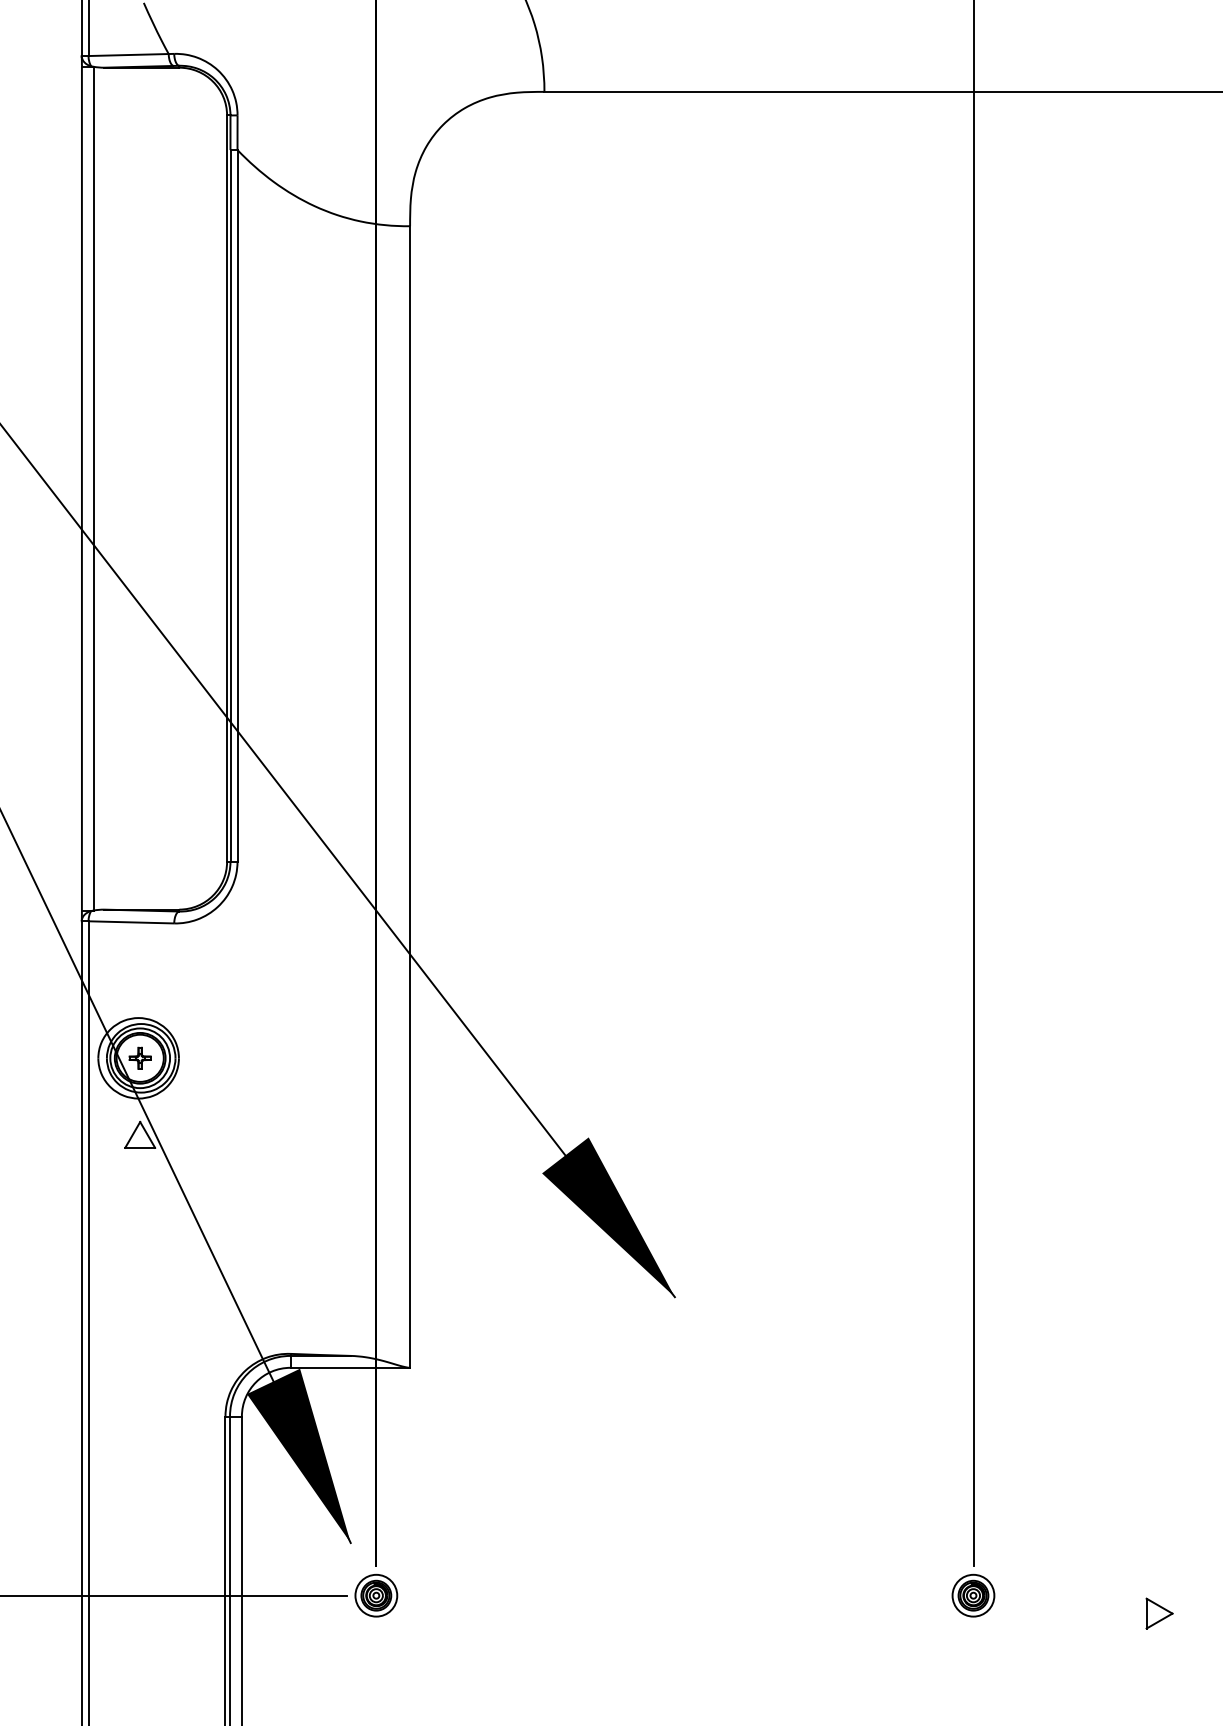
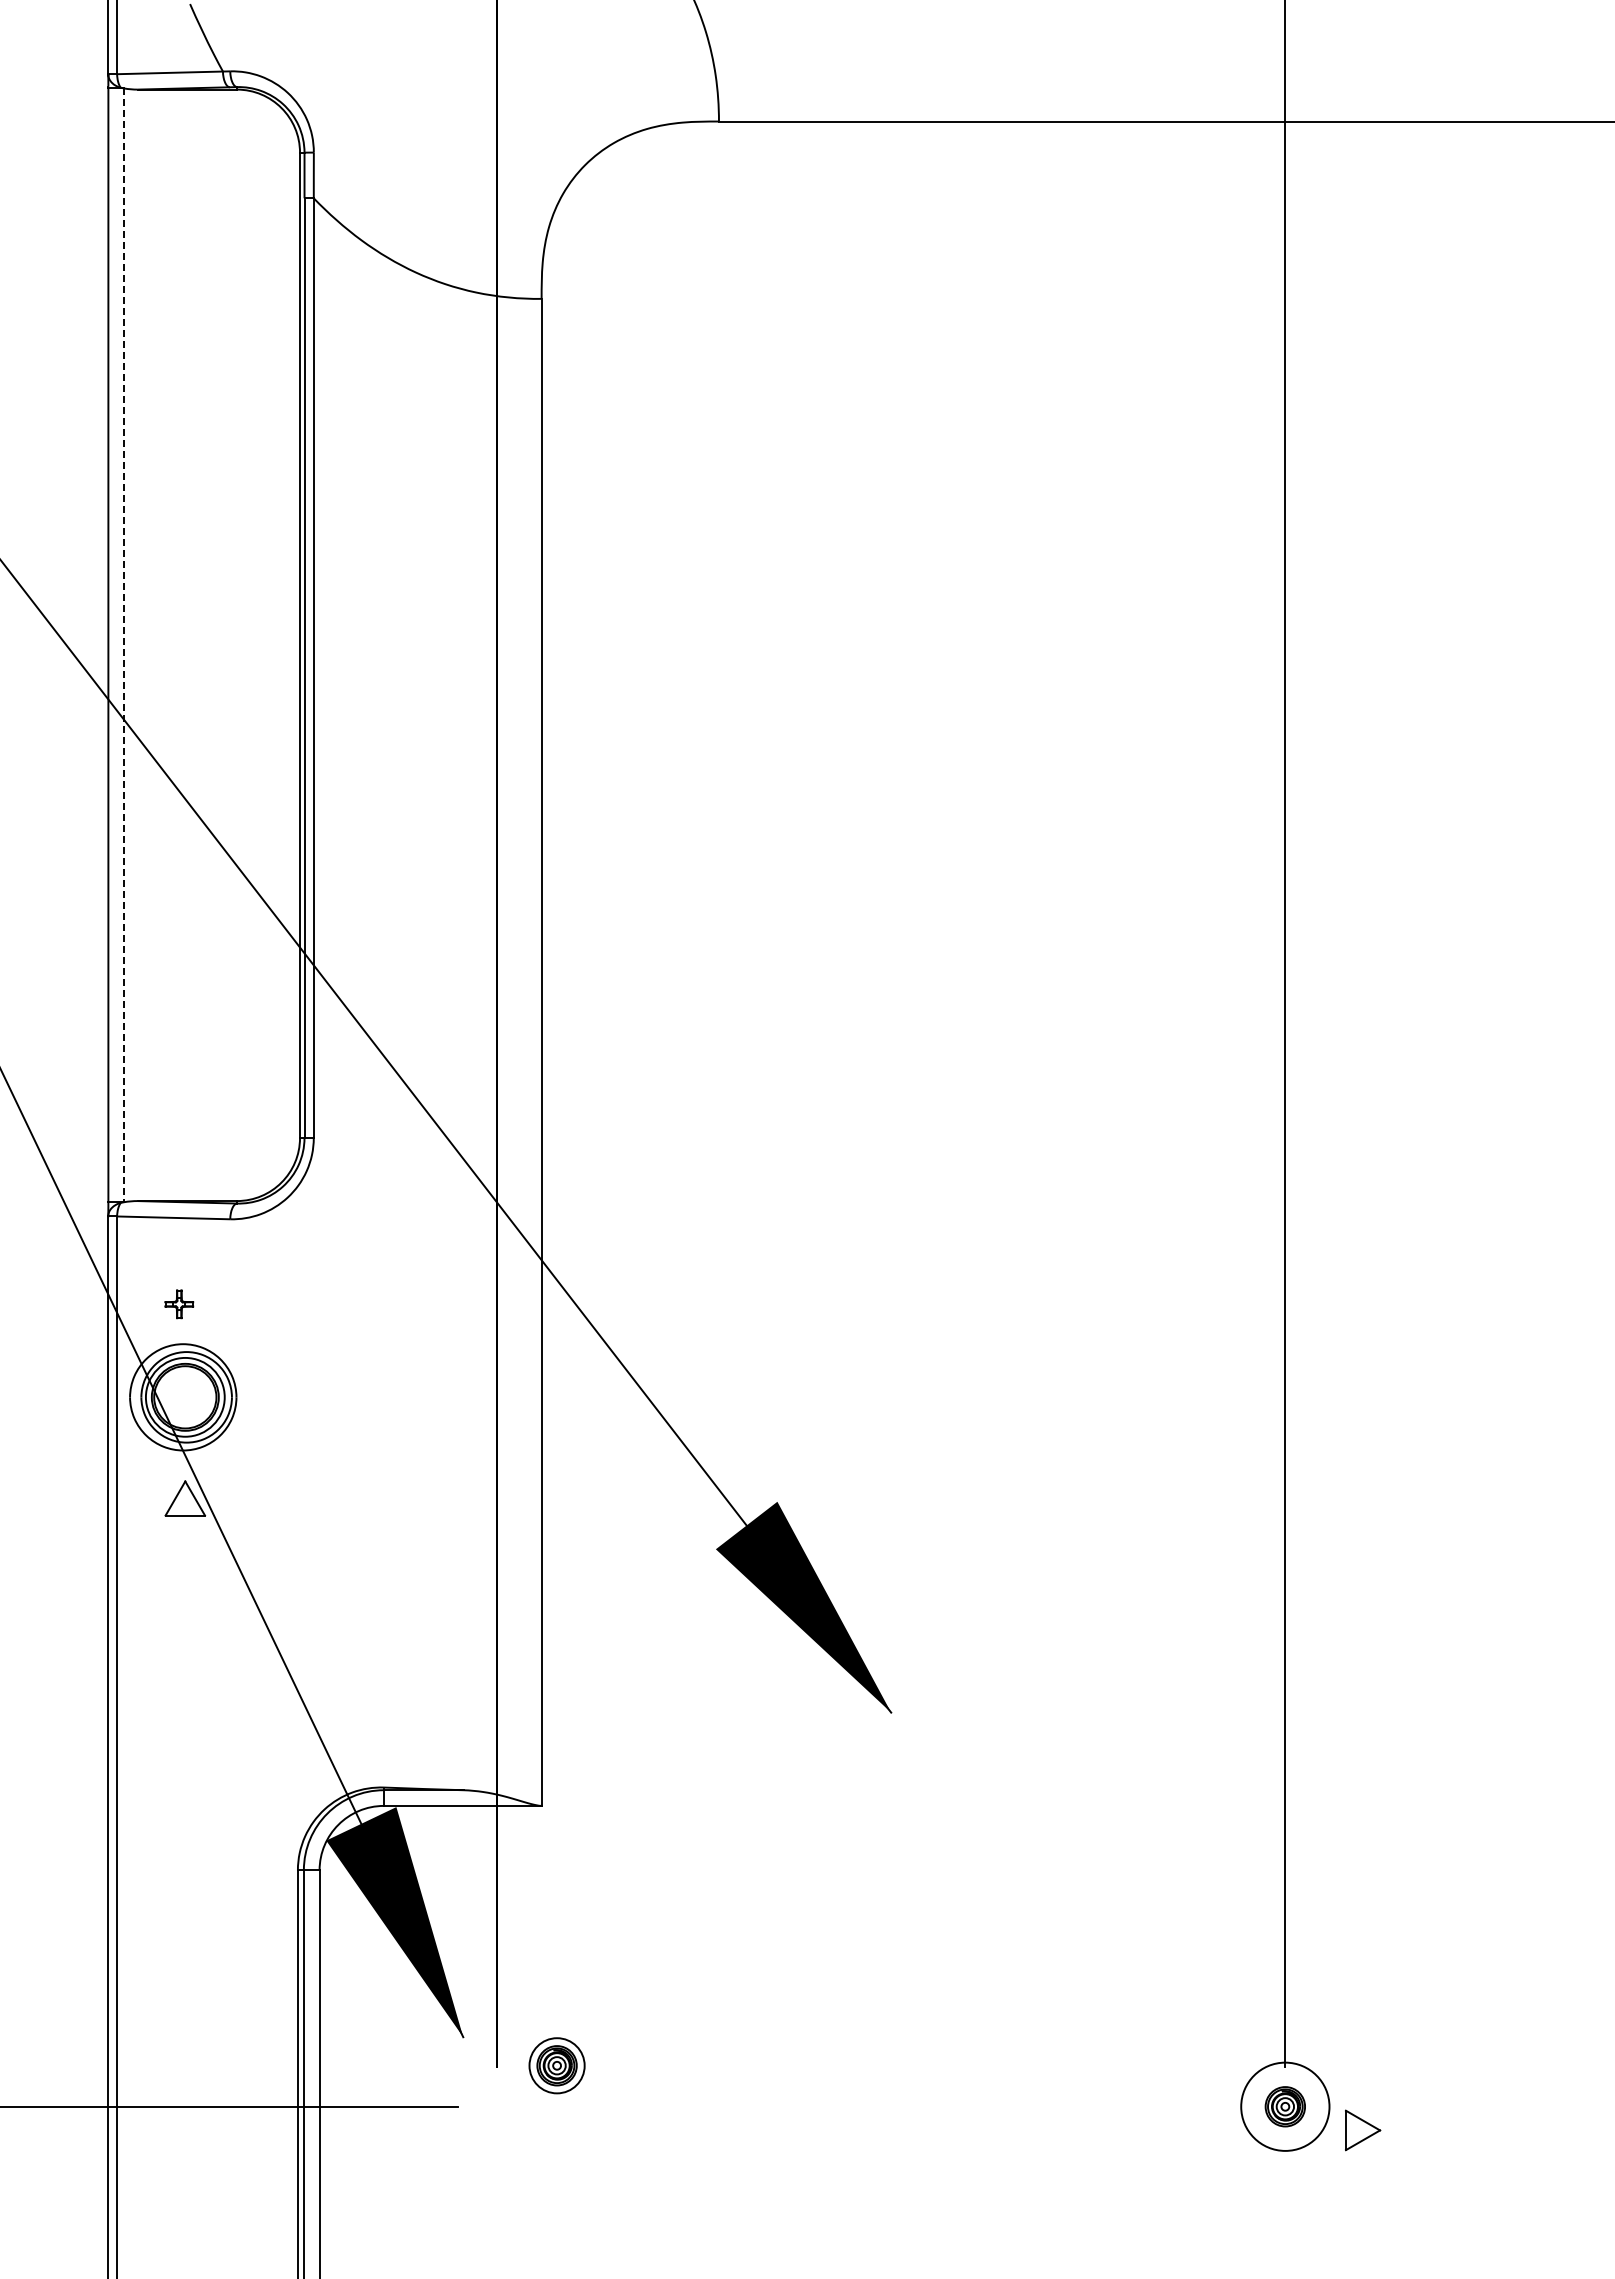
line: (94, 488) -> (124, 645), solid -> dashed
part: (140, 1058) -> (179, 1304), moved
part: (375, 1595) -> (556, 2065), moved
circle: (972, 1595) -> (1284, 2106), size x1.6
part: (1159, 1613) -> (1363, 2130), moved

